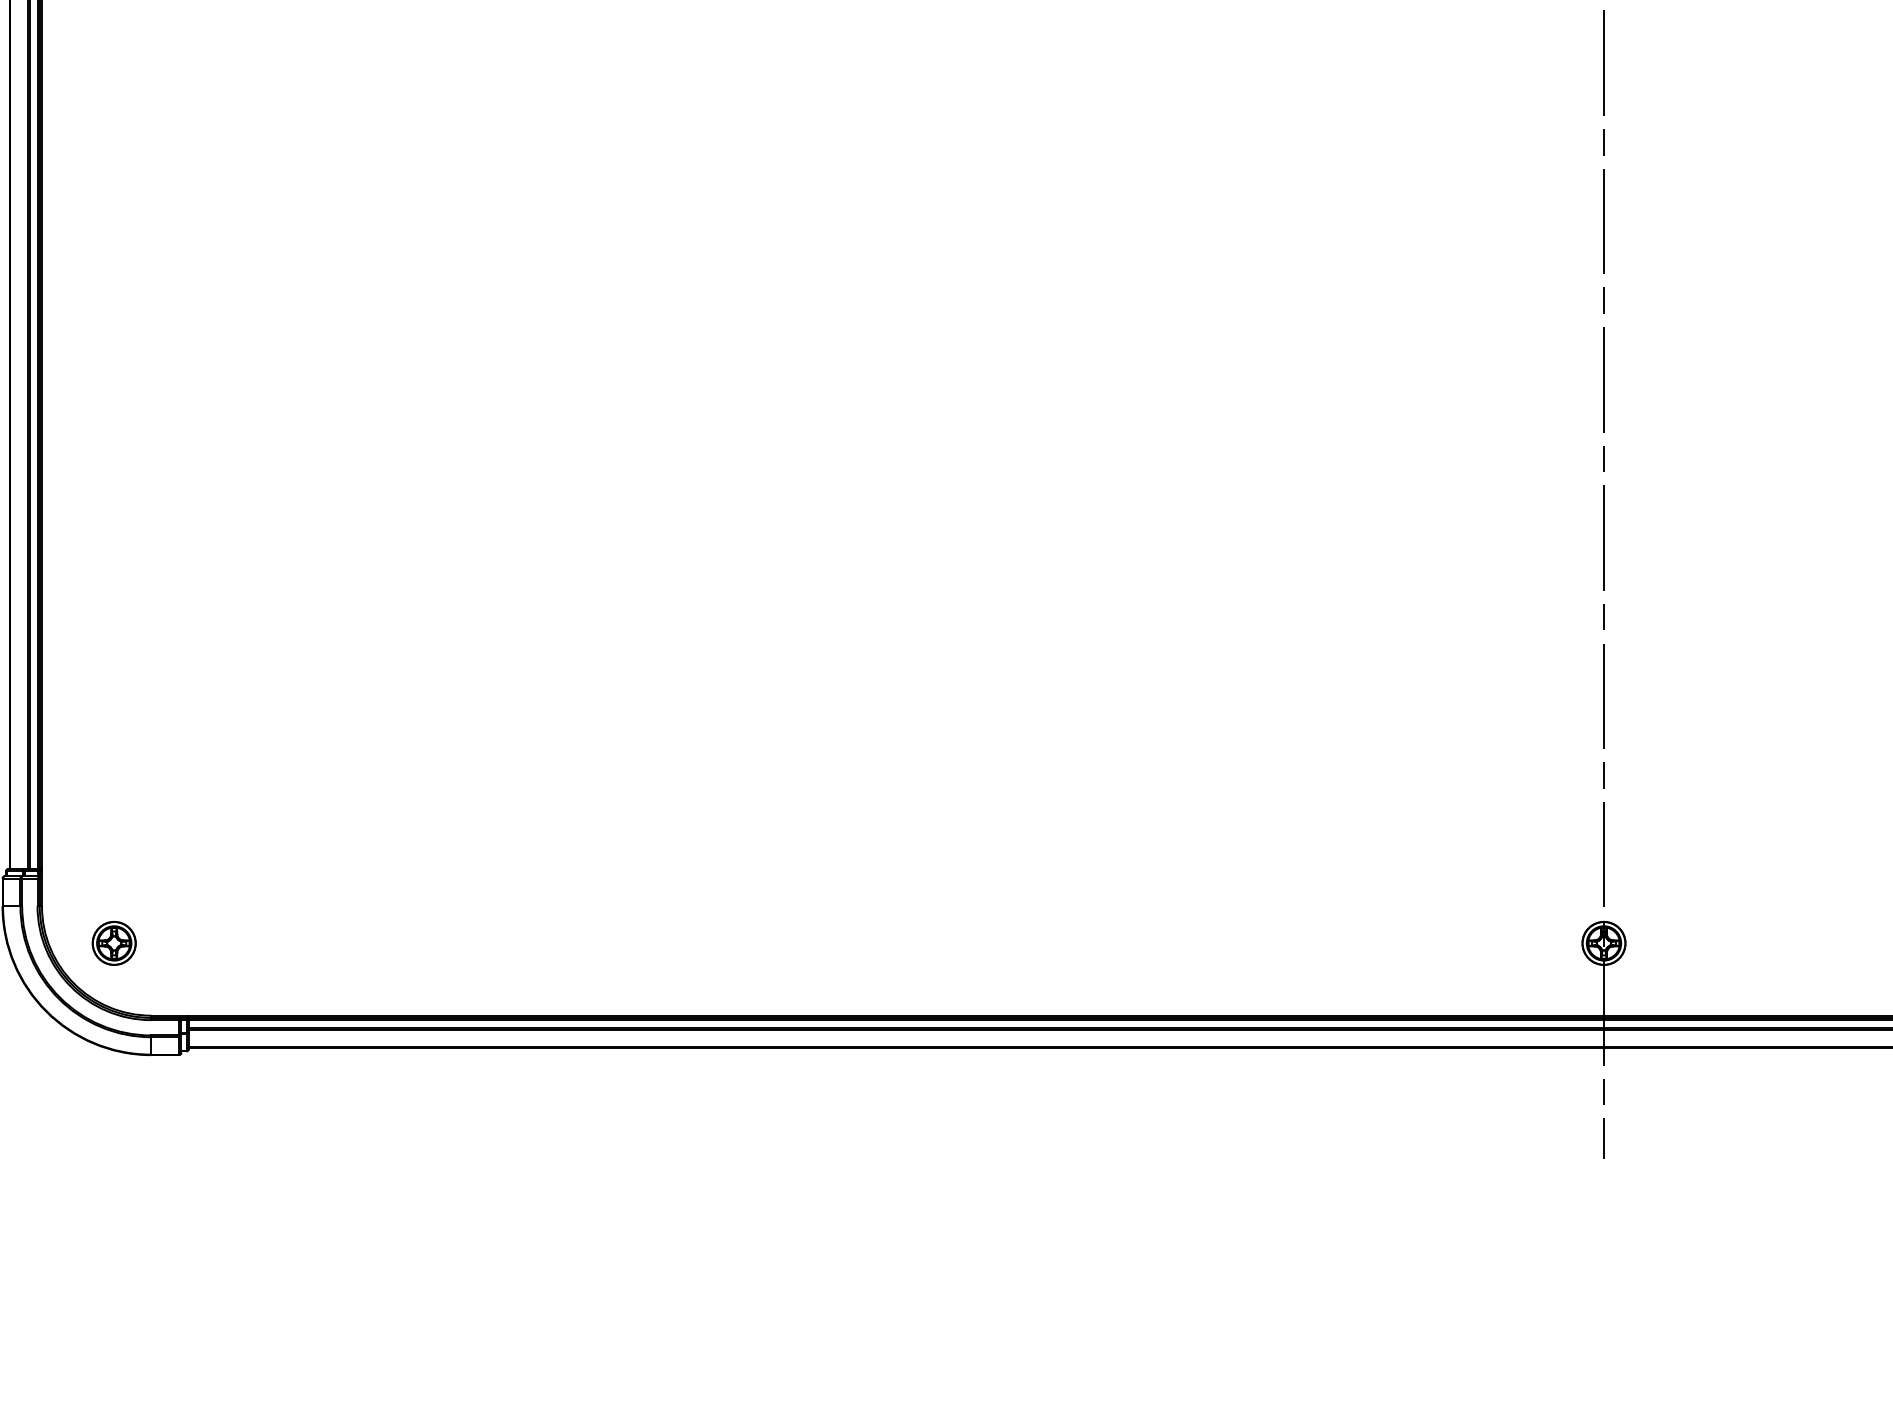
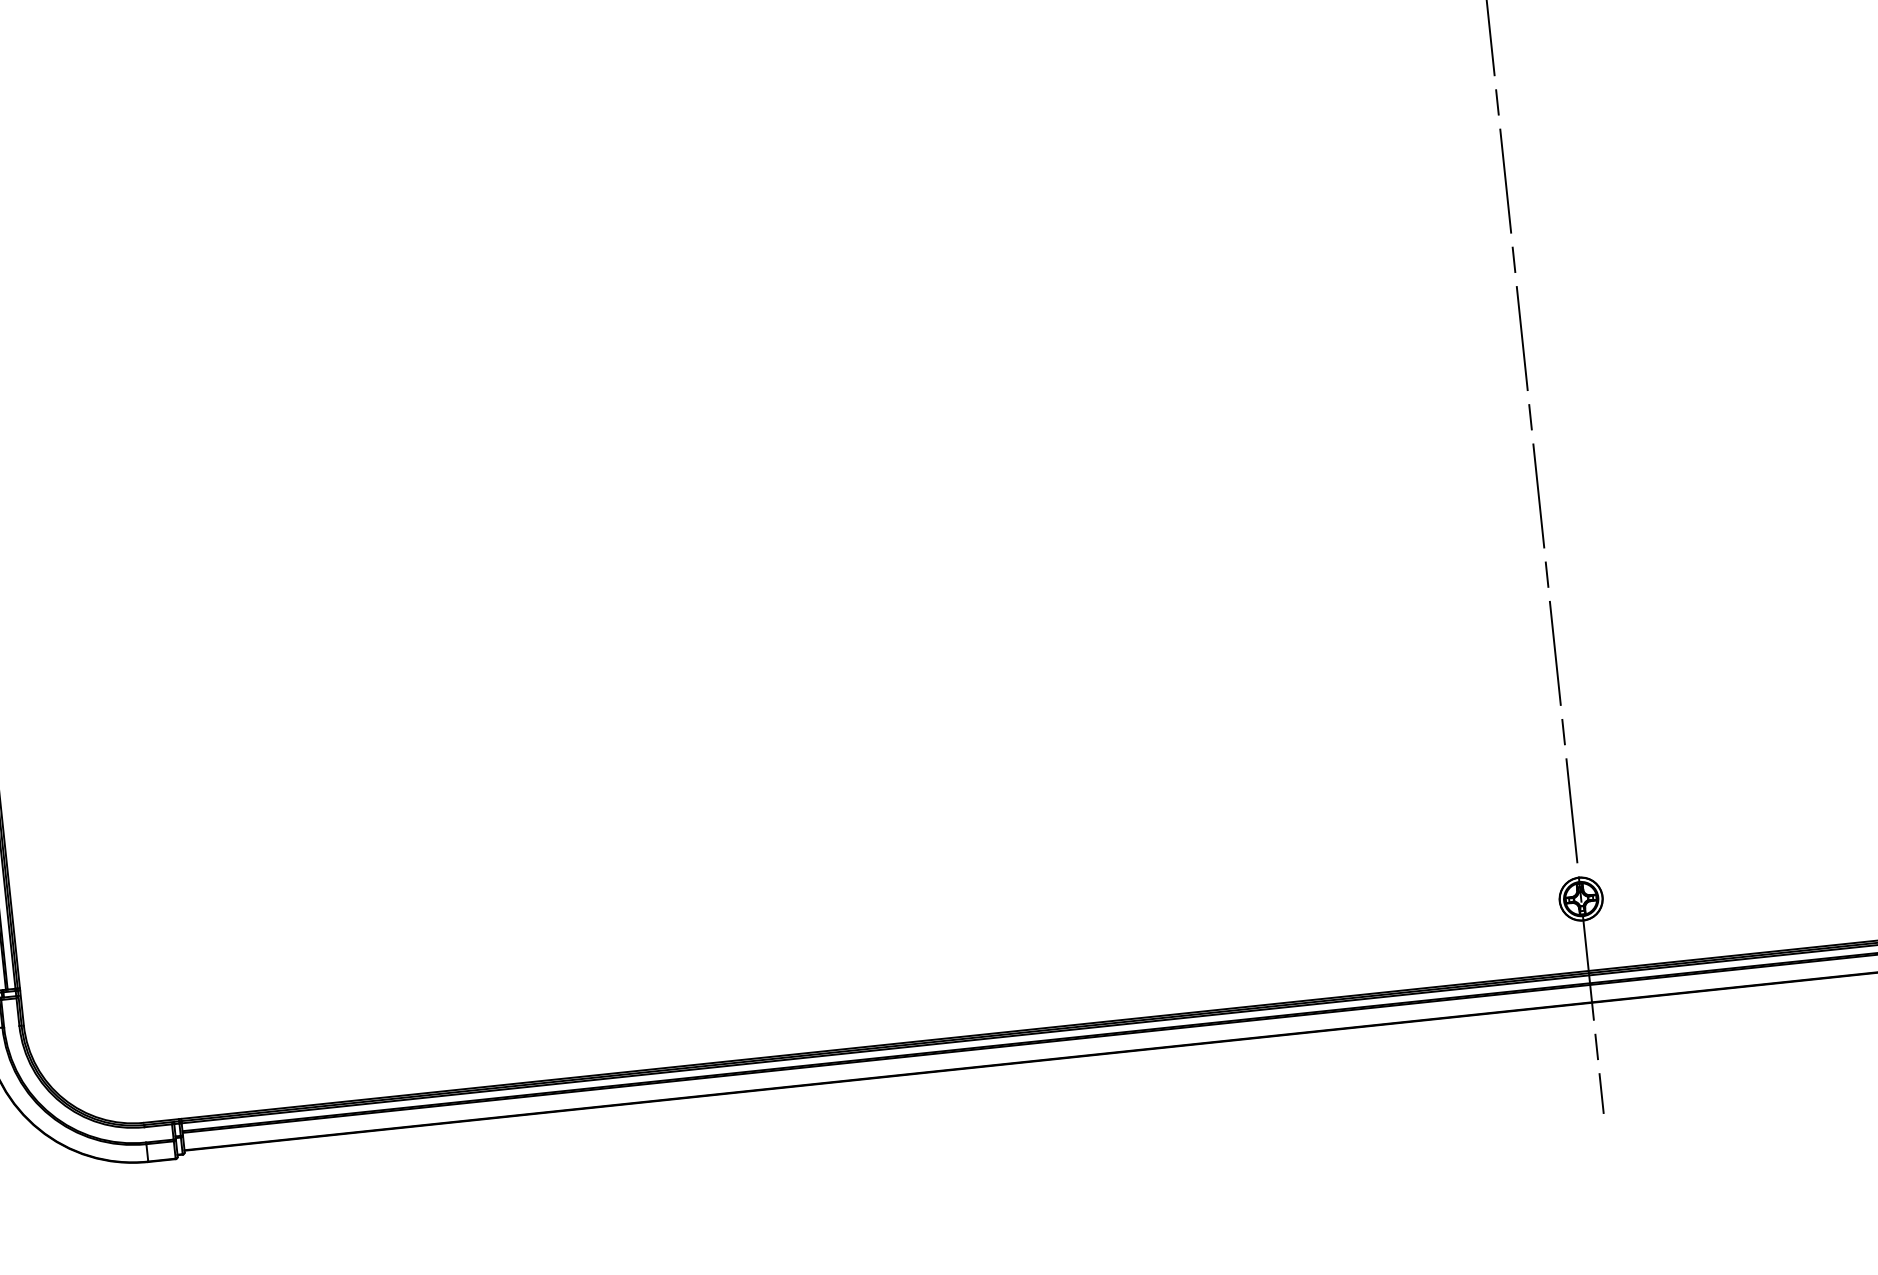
part: (113, 942) -> (98, 1053), removed

